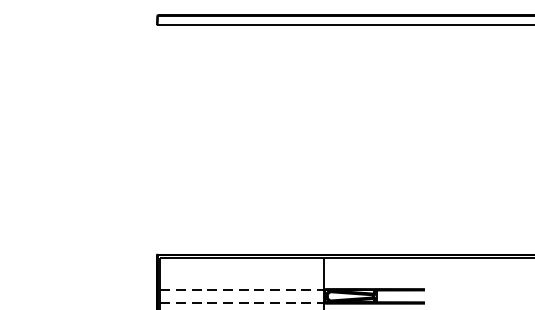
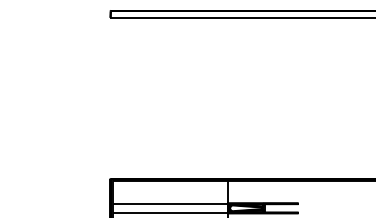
line: (242, 289) -> (170, 203), dashed -> solid
line: (242, 303) -> (170, 213), dashed -> solid

